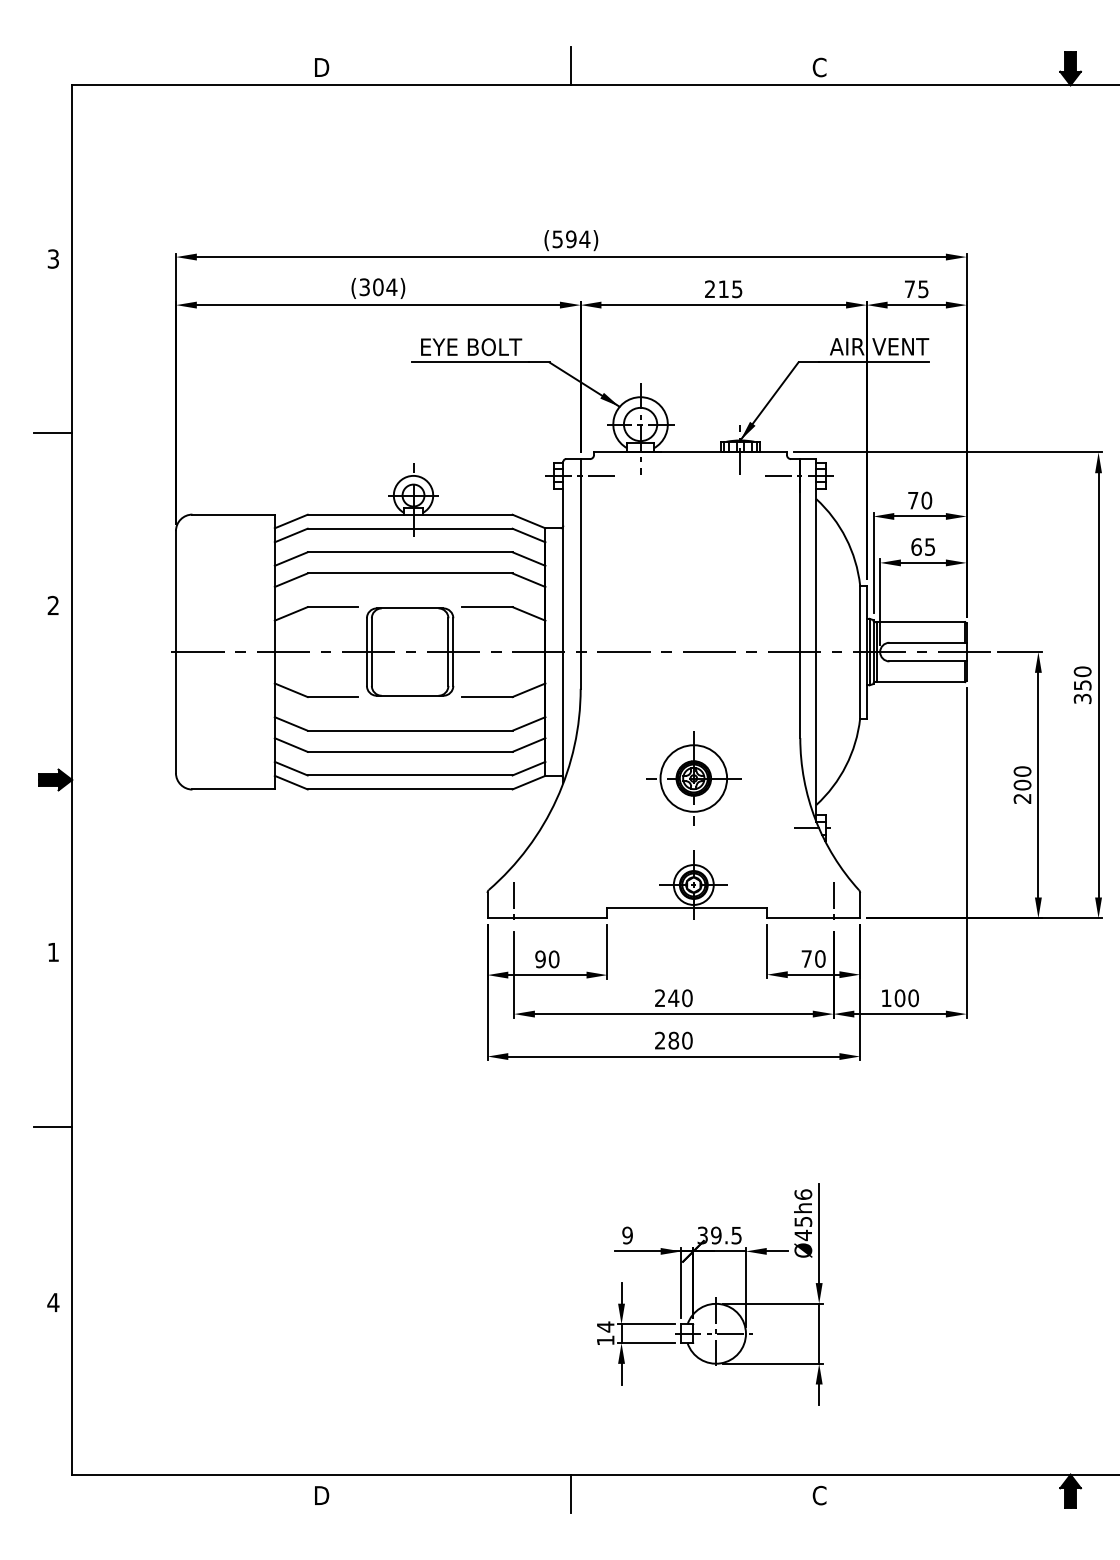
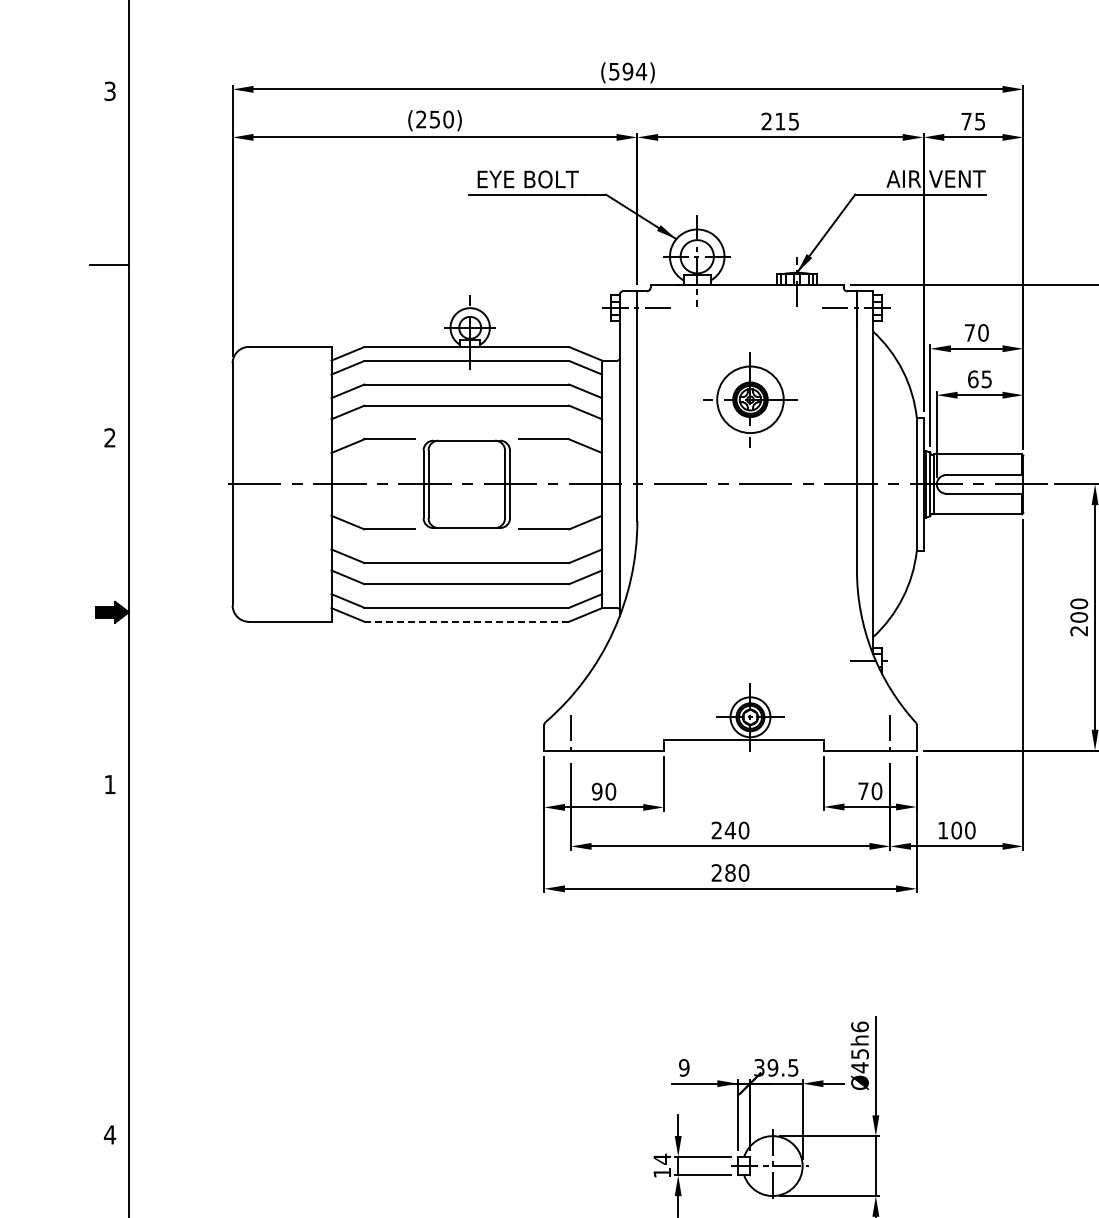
text: (378, 287) -> (435, 119), (304) -> (250)
part: (693, 778) -> (750, 399), moved
line: (410, 789) -> (467, 621), solid -> dashed
line: (52, 1127) -> (109, 959), removed

